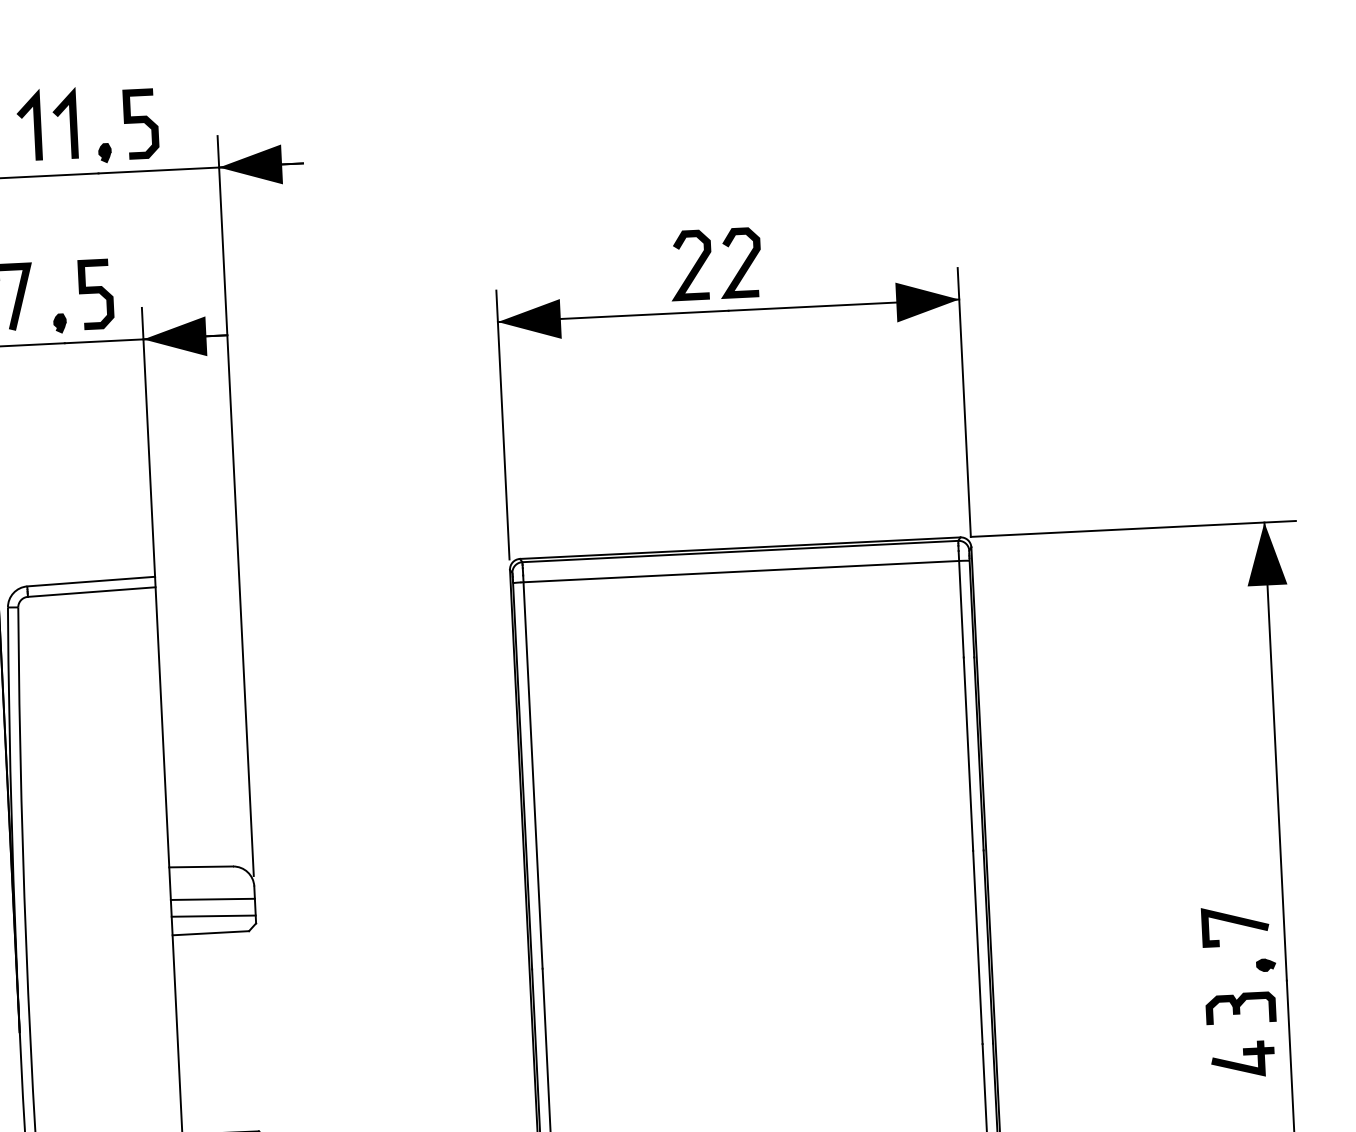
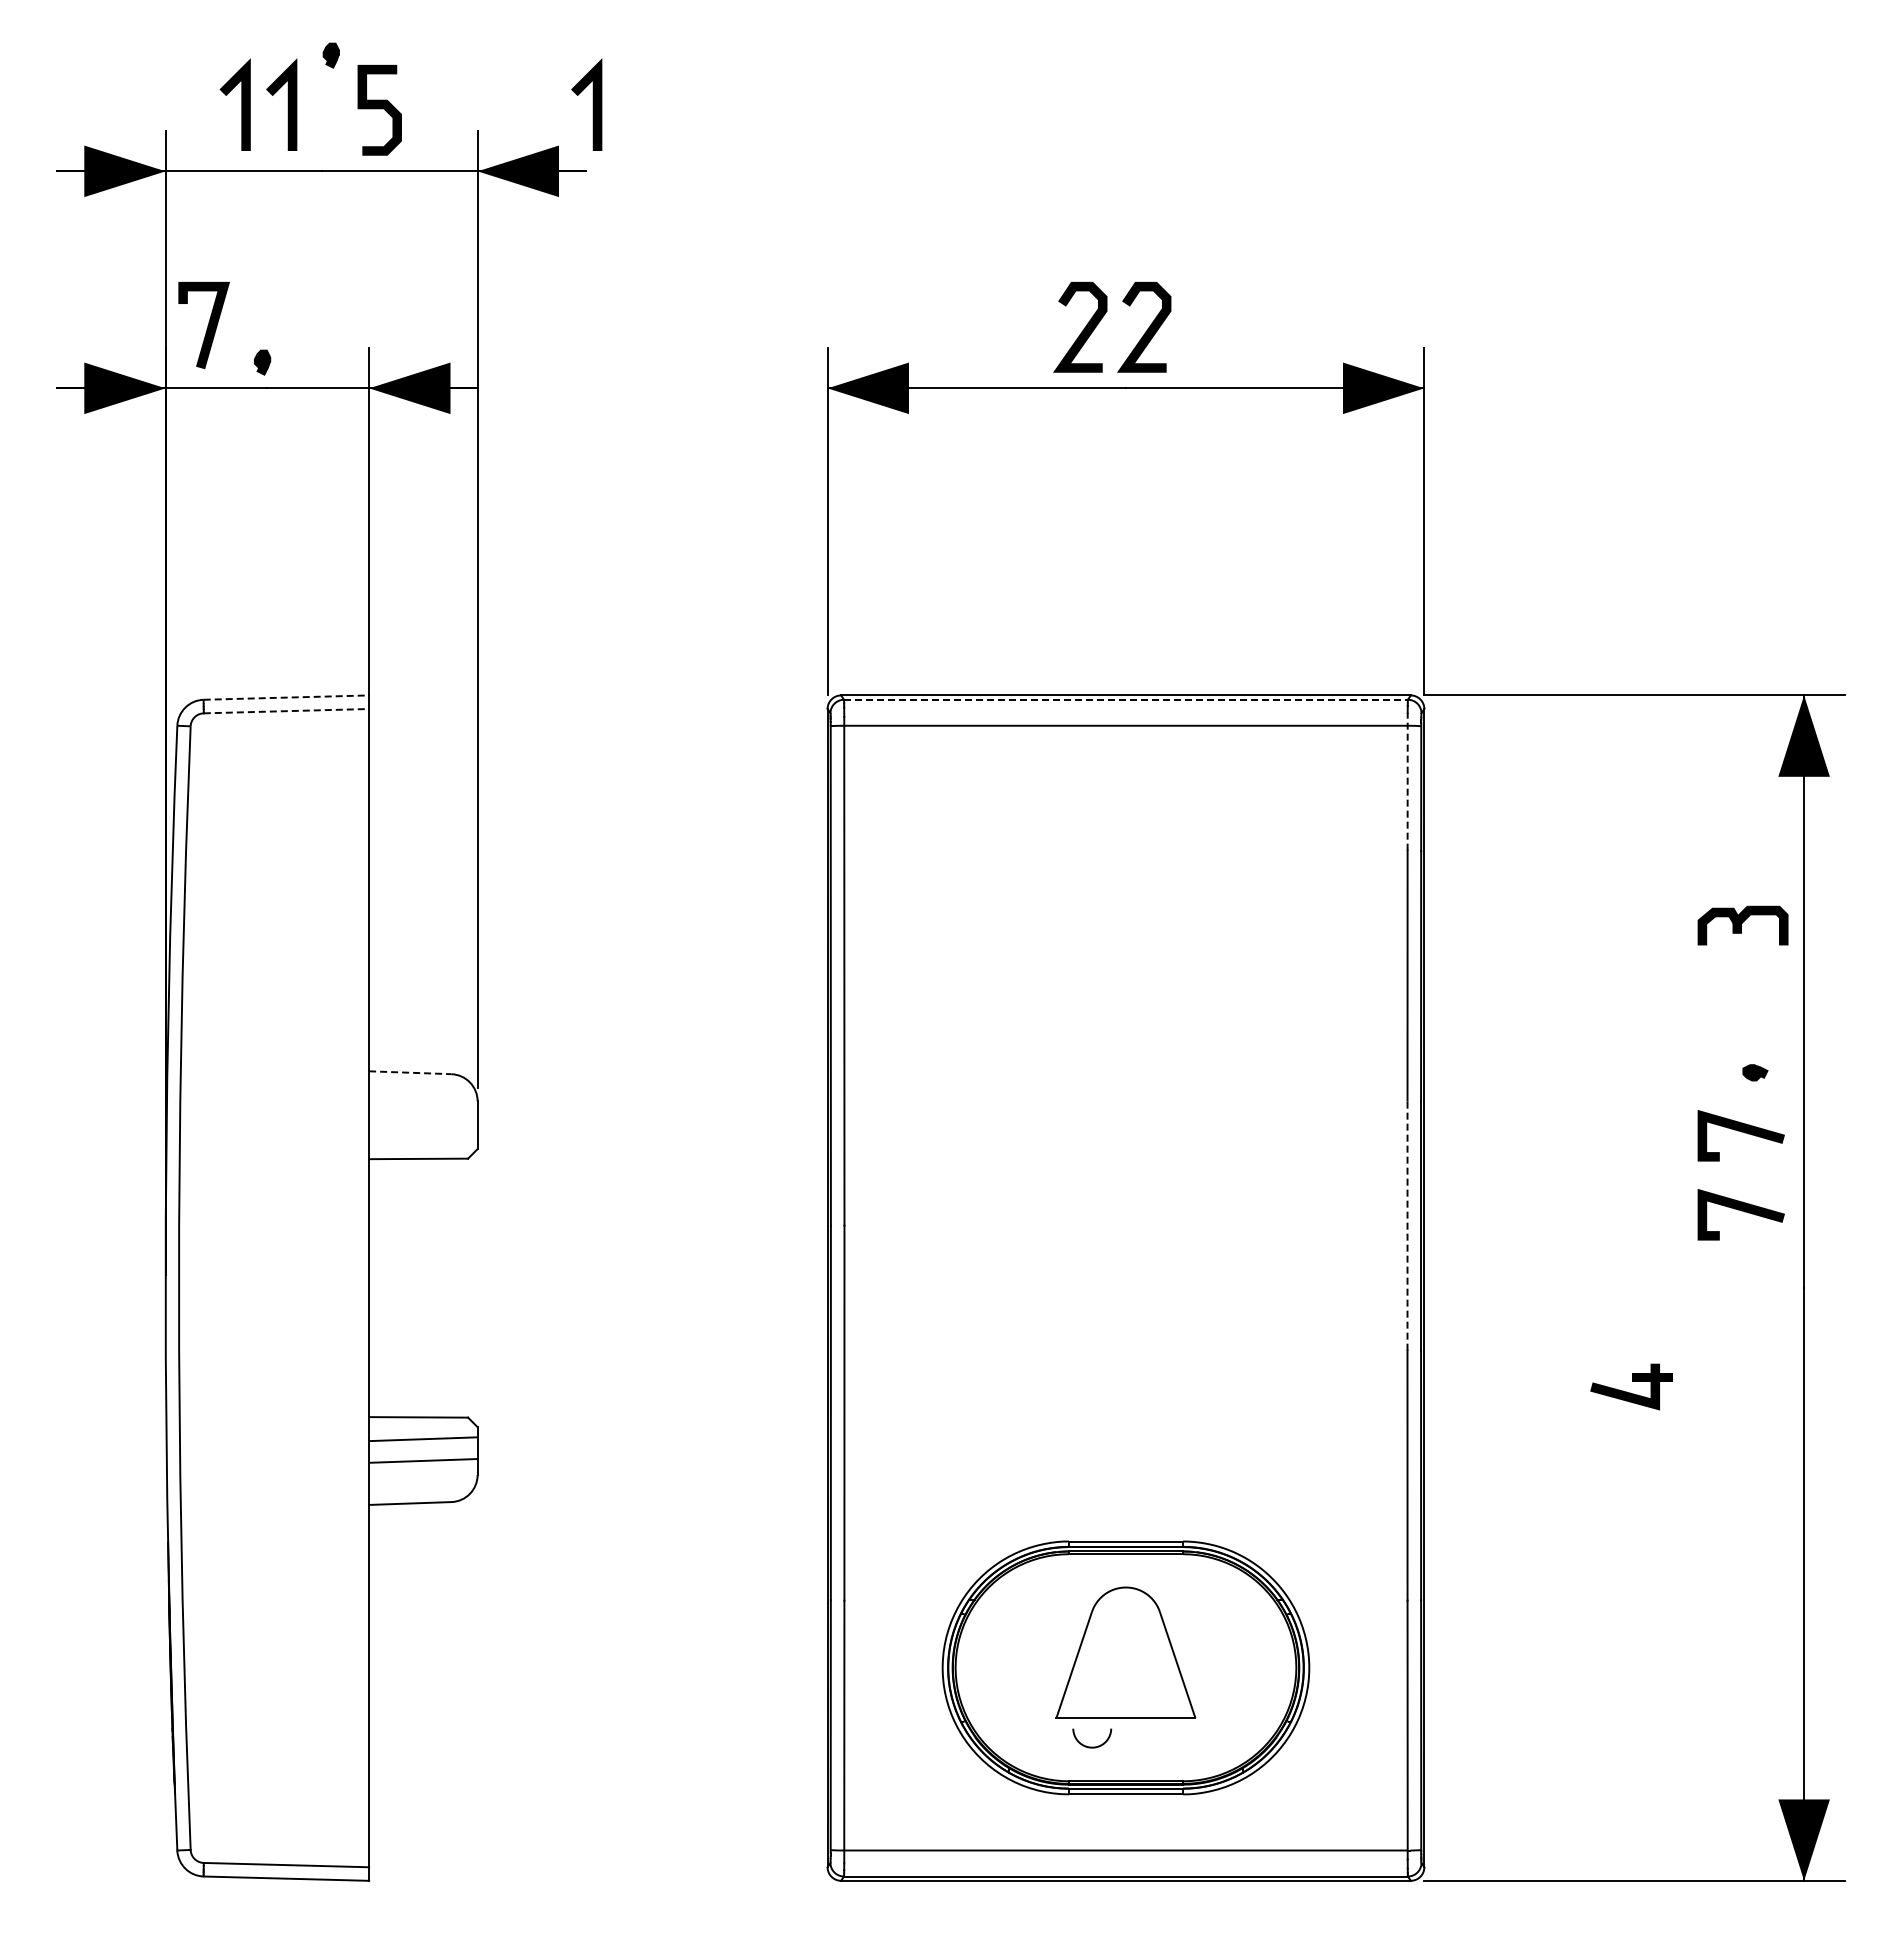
line: (305, 111) -> (592, 104), added
part: (104, 153) -> (330, 55), moved
curve: (95, 293) -> (310, 326), removed
line: (739, 551) -> (1125, 699), solid -> dashed
line: (91, 581) -> (286, 697), solid -> dashed
line: (91, 592) -> (286, 711), solid -> dashed
line: (961, 604) -> (1407, 781), solid -> dashed
line: (1232, 862) -> (1741, 1132), added
line: (201, 866) -> (410, 1072), solid -> dashed
line: (212, 899) -> (423, 1115), removed
line: (213, 915) -> (423, 1136), removed
line: (977, 947) -> (1407, 1225), solid -> dashed
part: (1266, 964) -> (1755, 1072), moved
part: (1240, 1008) -> (1742, 925), moved
part: (1242, 1059) -> (1631, 1386), moved

